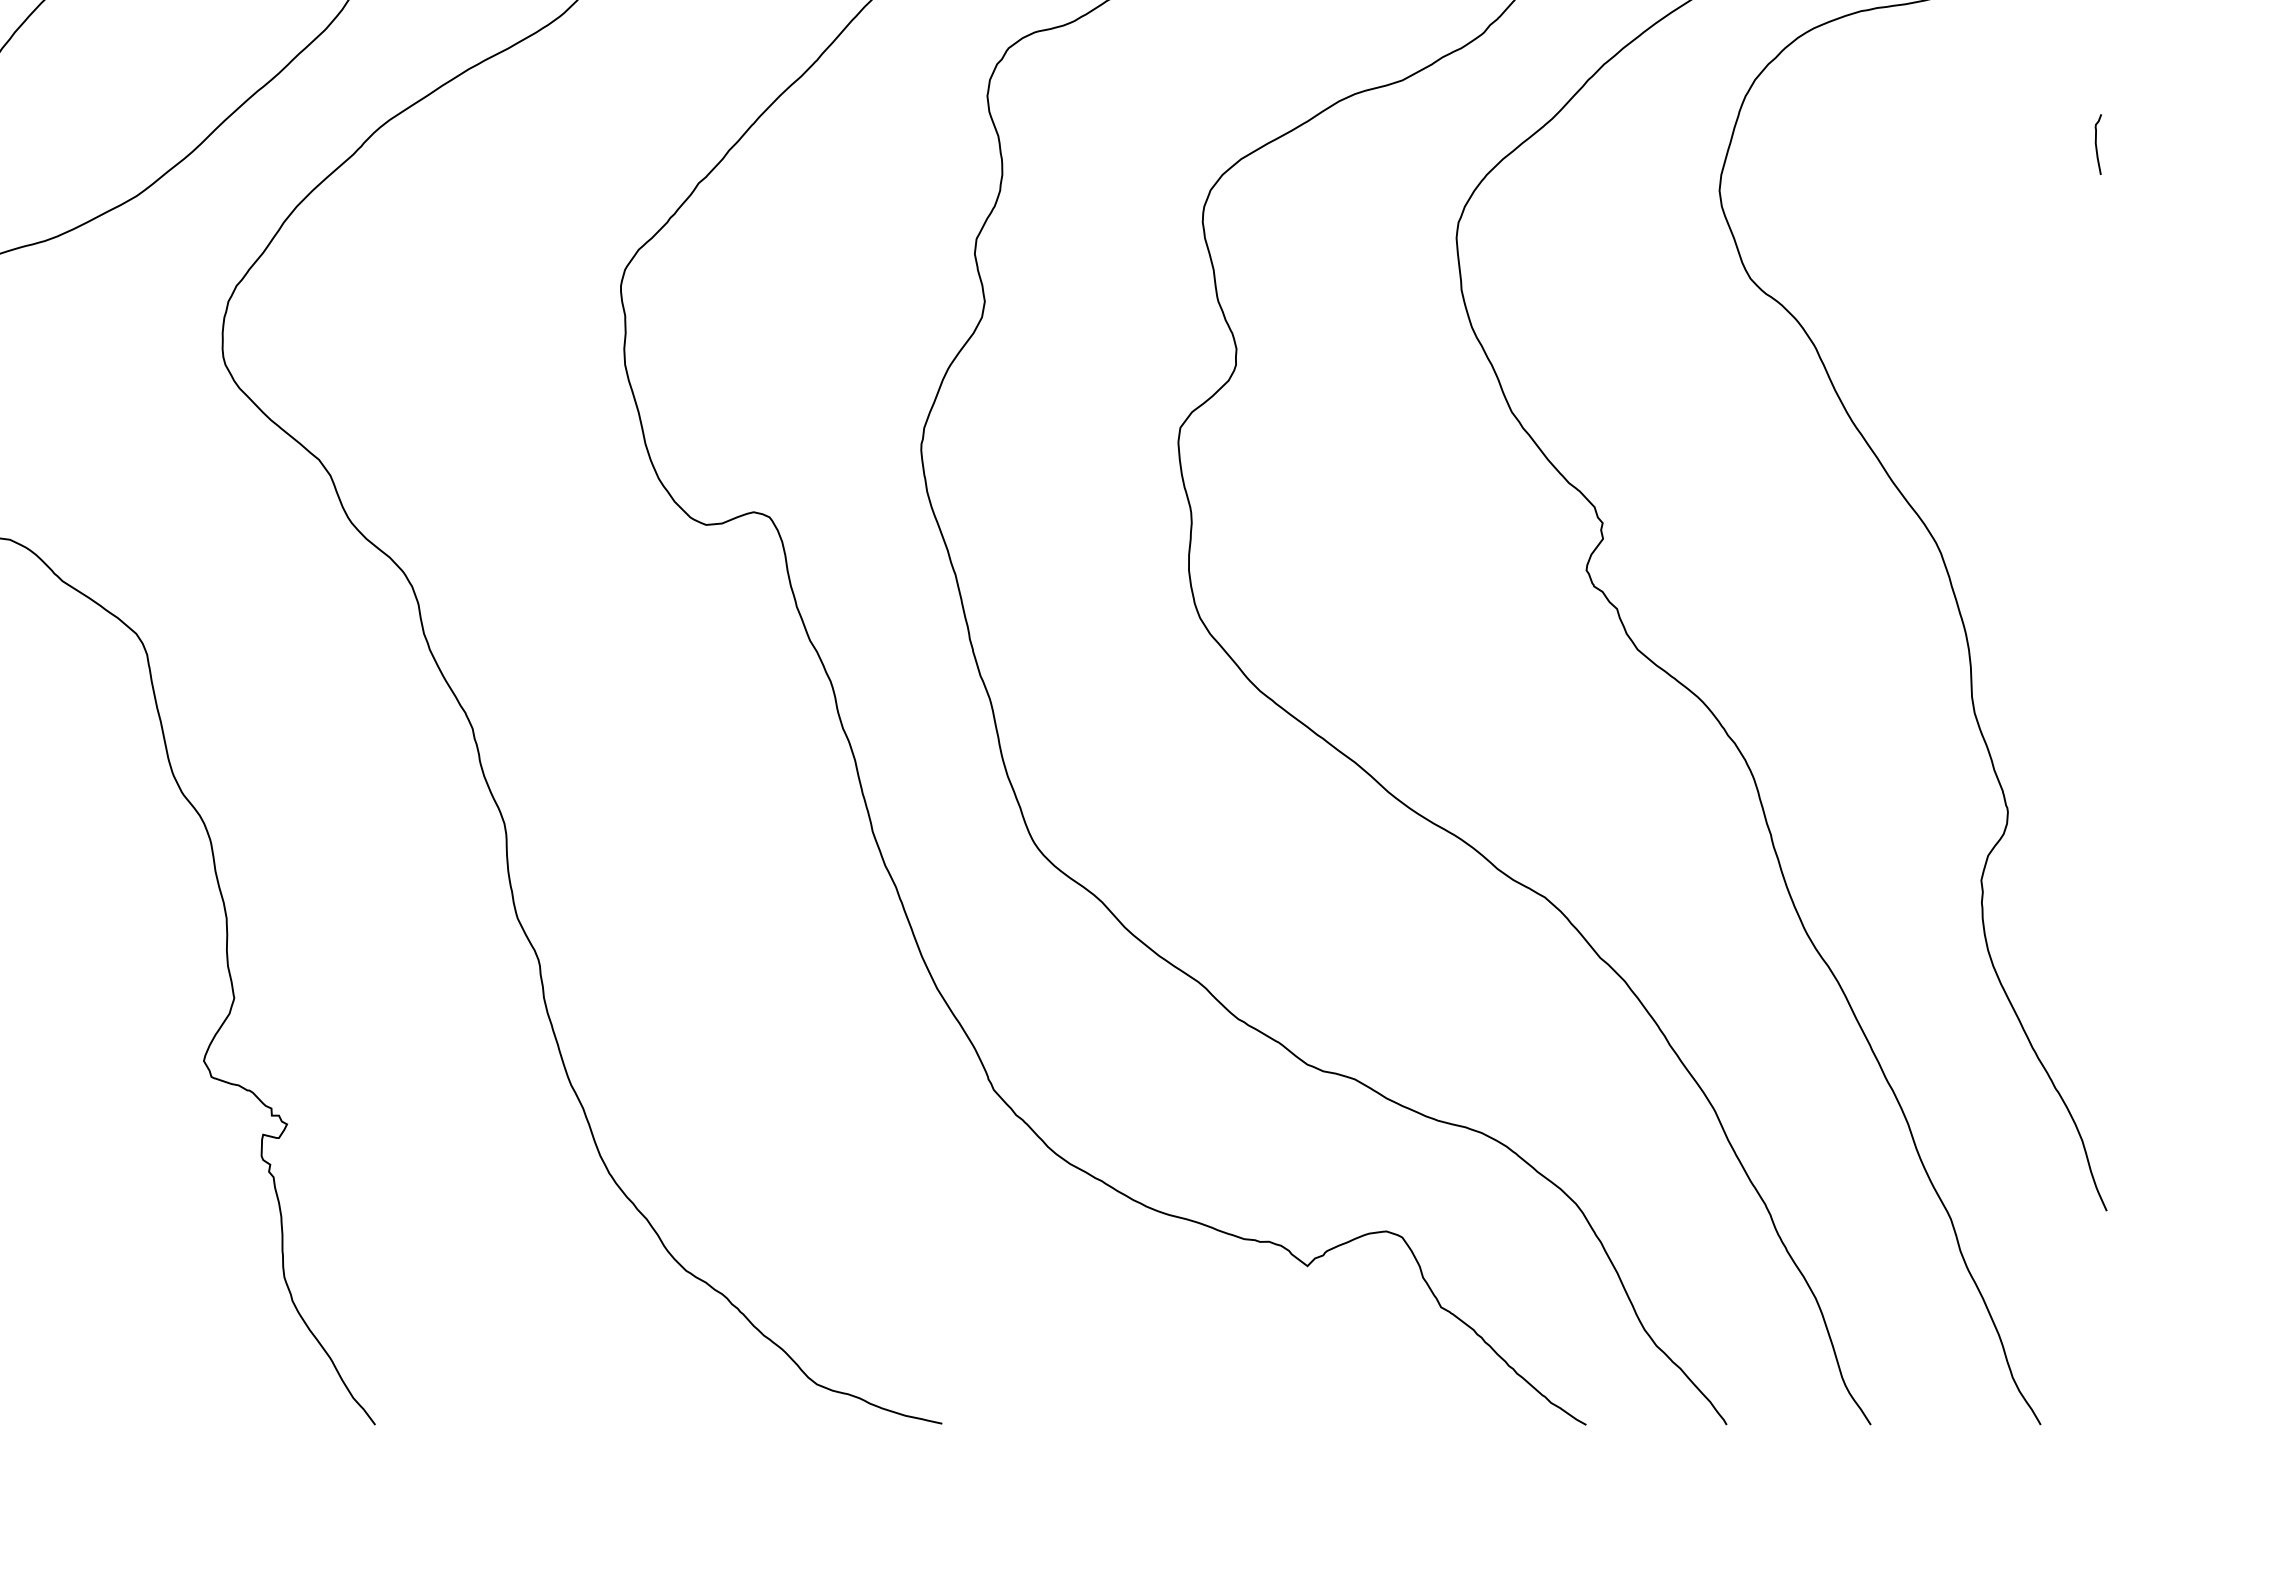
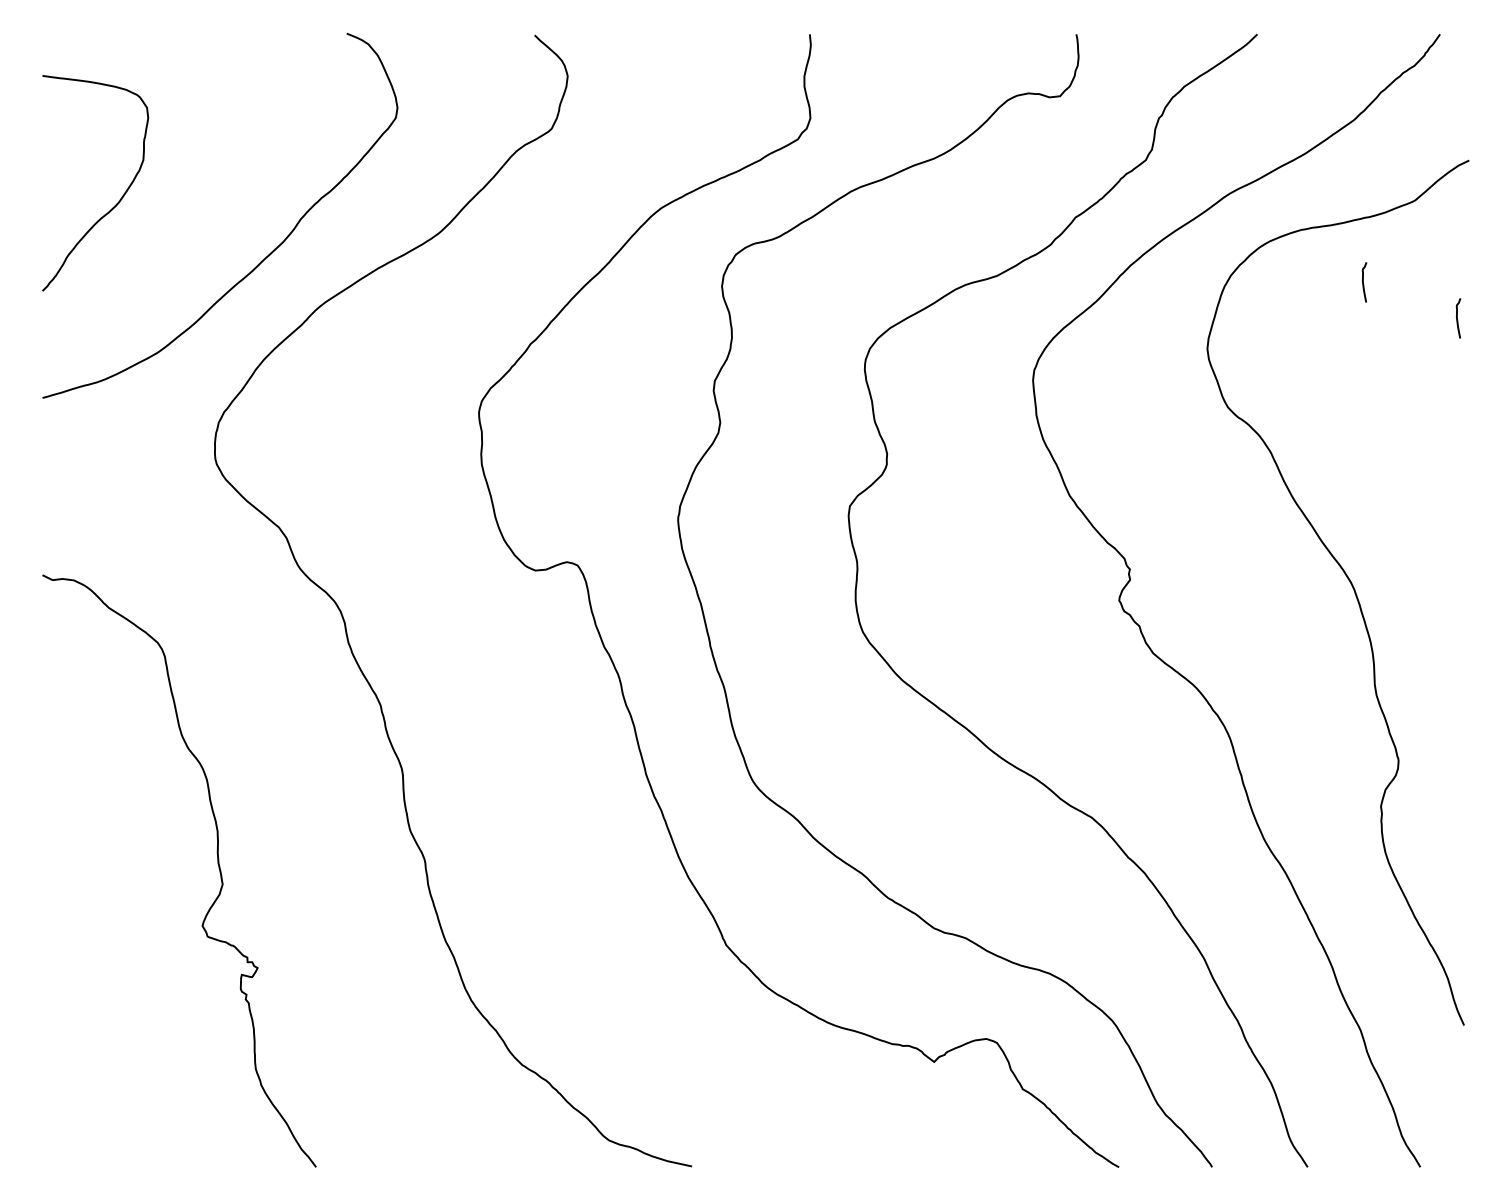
curve: (1954, 90) -> (1363, 282), added

